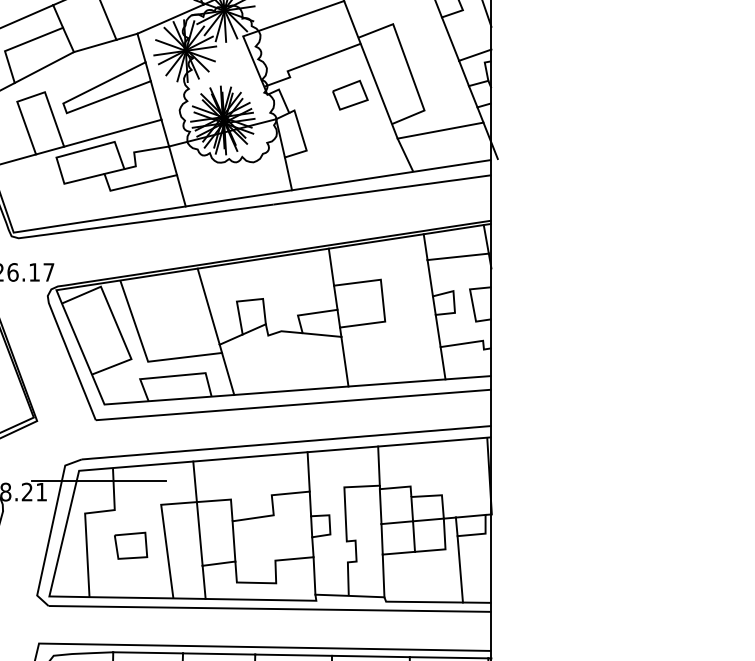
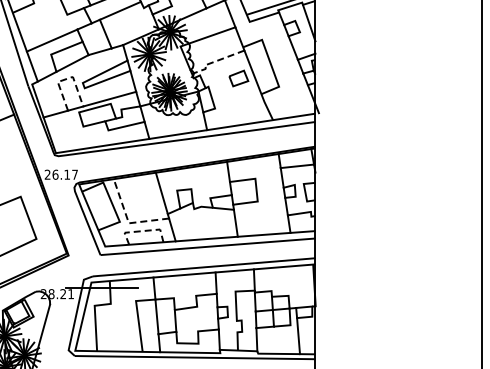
line: (305, 63) -> (214, 61), solid -> dashed
line: (33, 97) -> (66, 79), solid -> dashed
line: (439, 130) -> (287, 97), removed
line: (145, 356) -> (127, 220), solid -> dashed
line: (174, 376) -> (143, 231), solid -> dashed
part: (130, 546) -> (119, 323), removed

